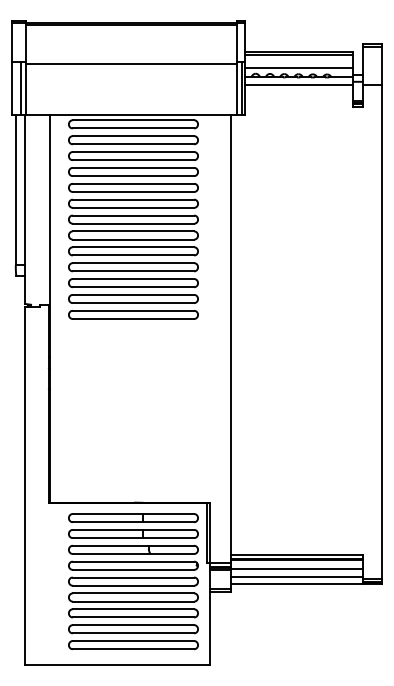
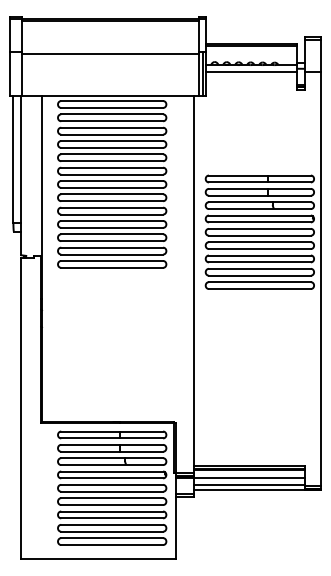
line: (299, 68) -> (251, 57), removed
line: (20, 87) -> (17, 73), removed
part: (309, 276) -> (259, 232), added

